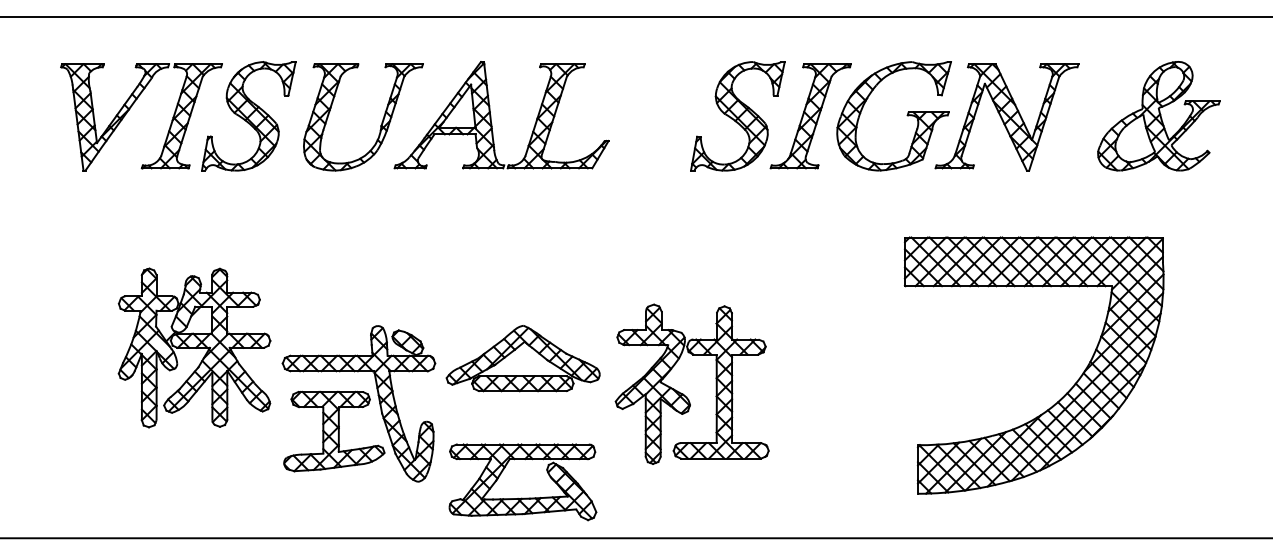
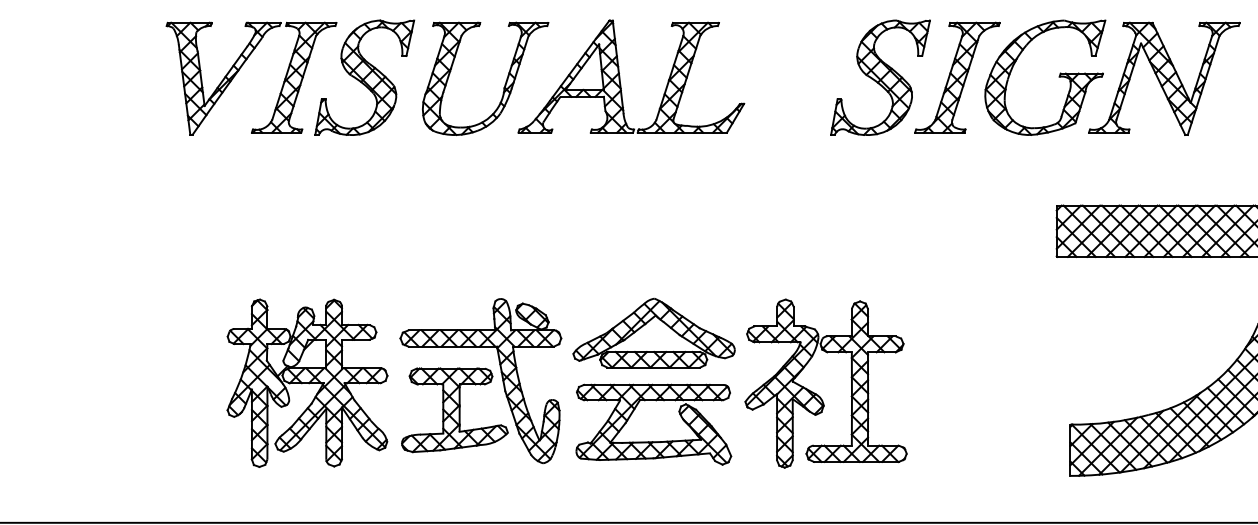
part: (194, 347) -> (307, 382), moved
part: (683, 393) -> (816, 393), moved
part: (522, 497) -> (653, 440), moved

